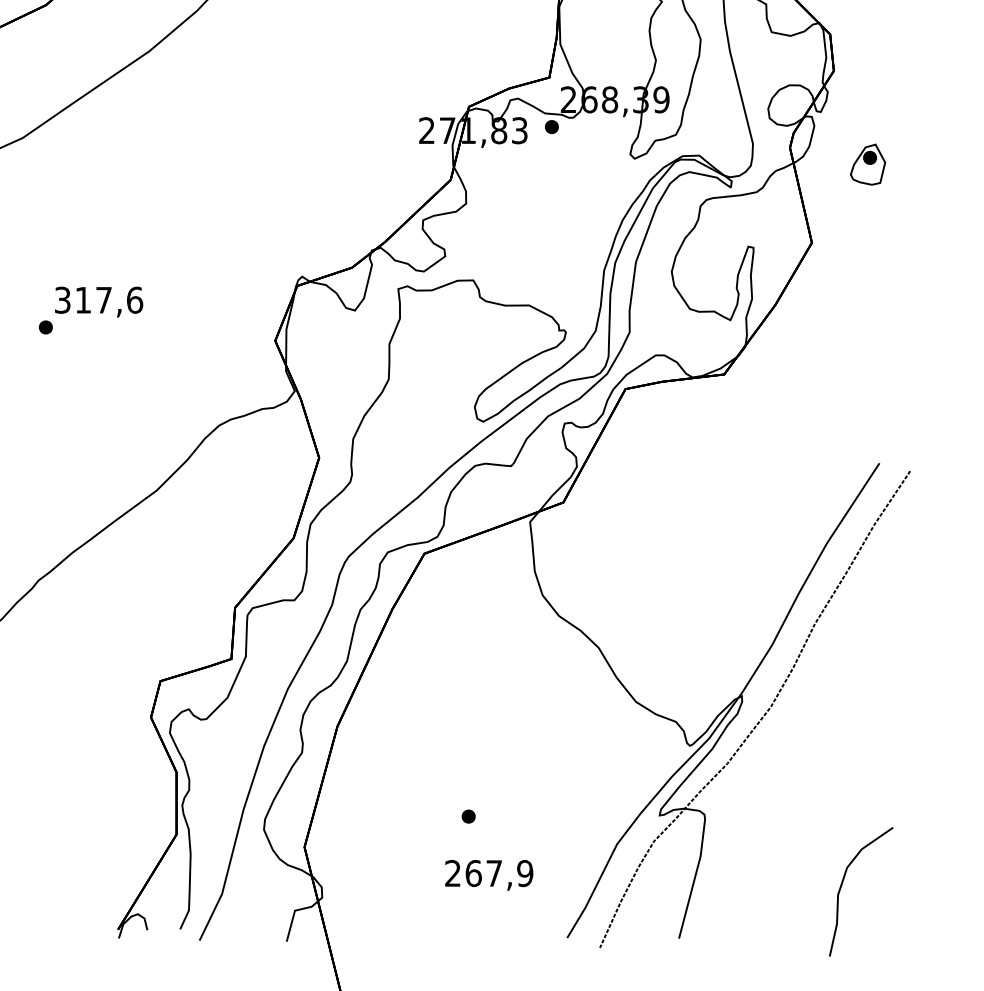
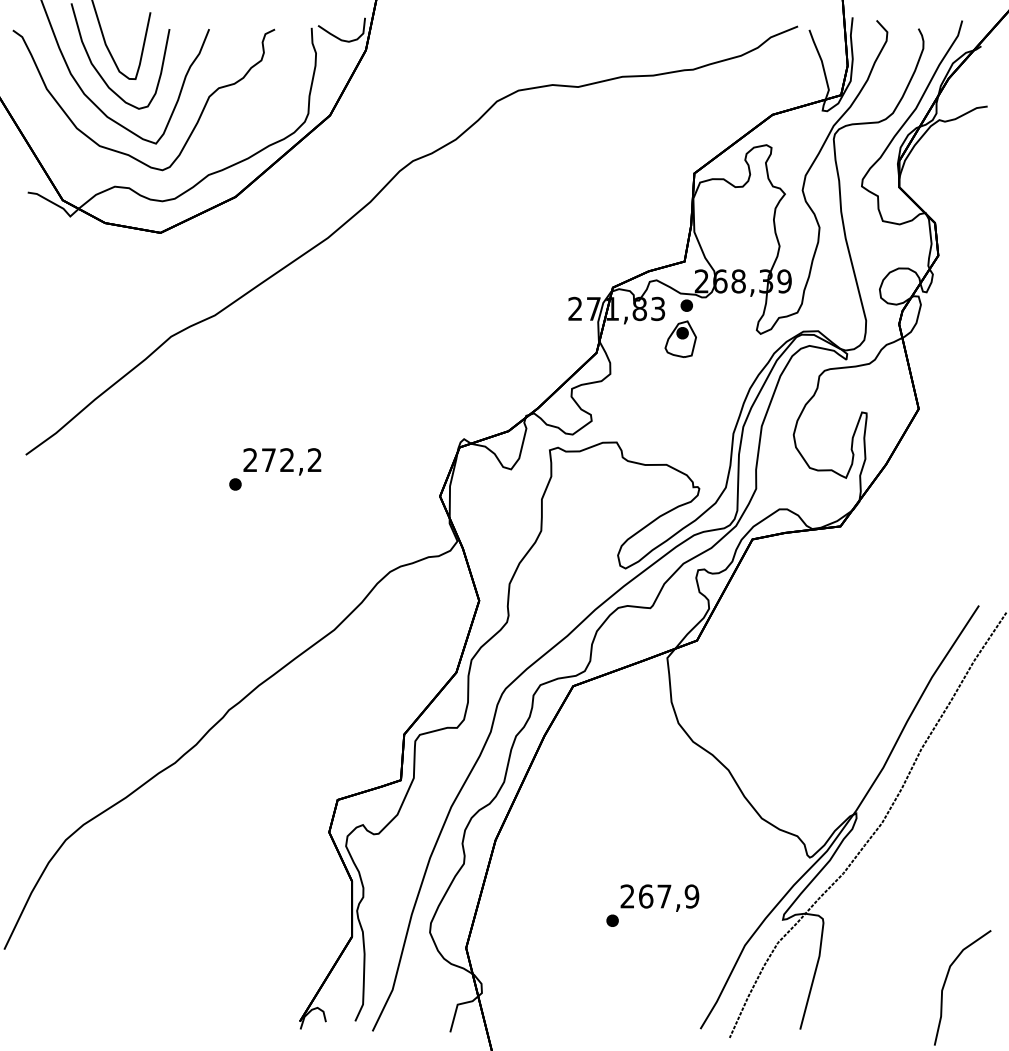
part: (867, 163) -> (680, 338), moved
text: (98, 300) -> (282, 460), 317,6 -> 272,2
text: (488, 874) -> (659, 897), moved

